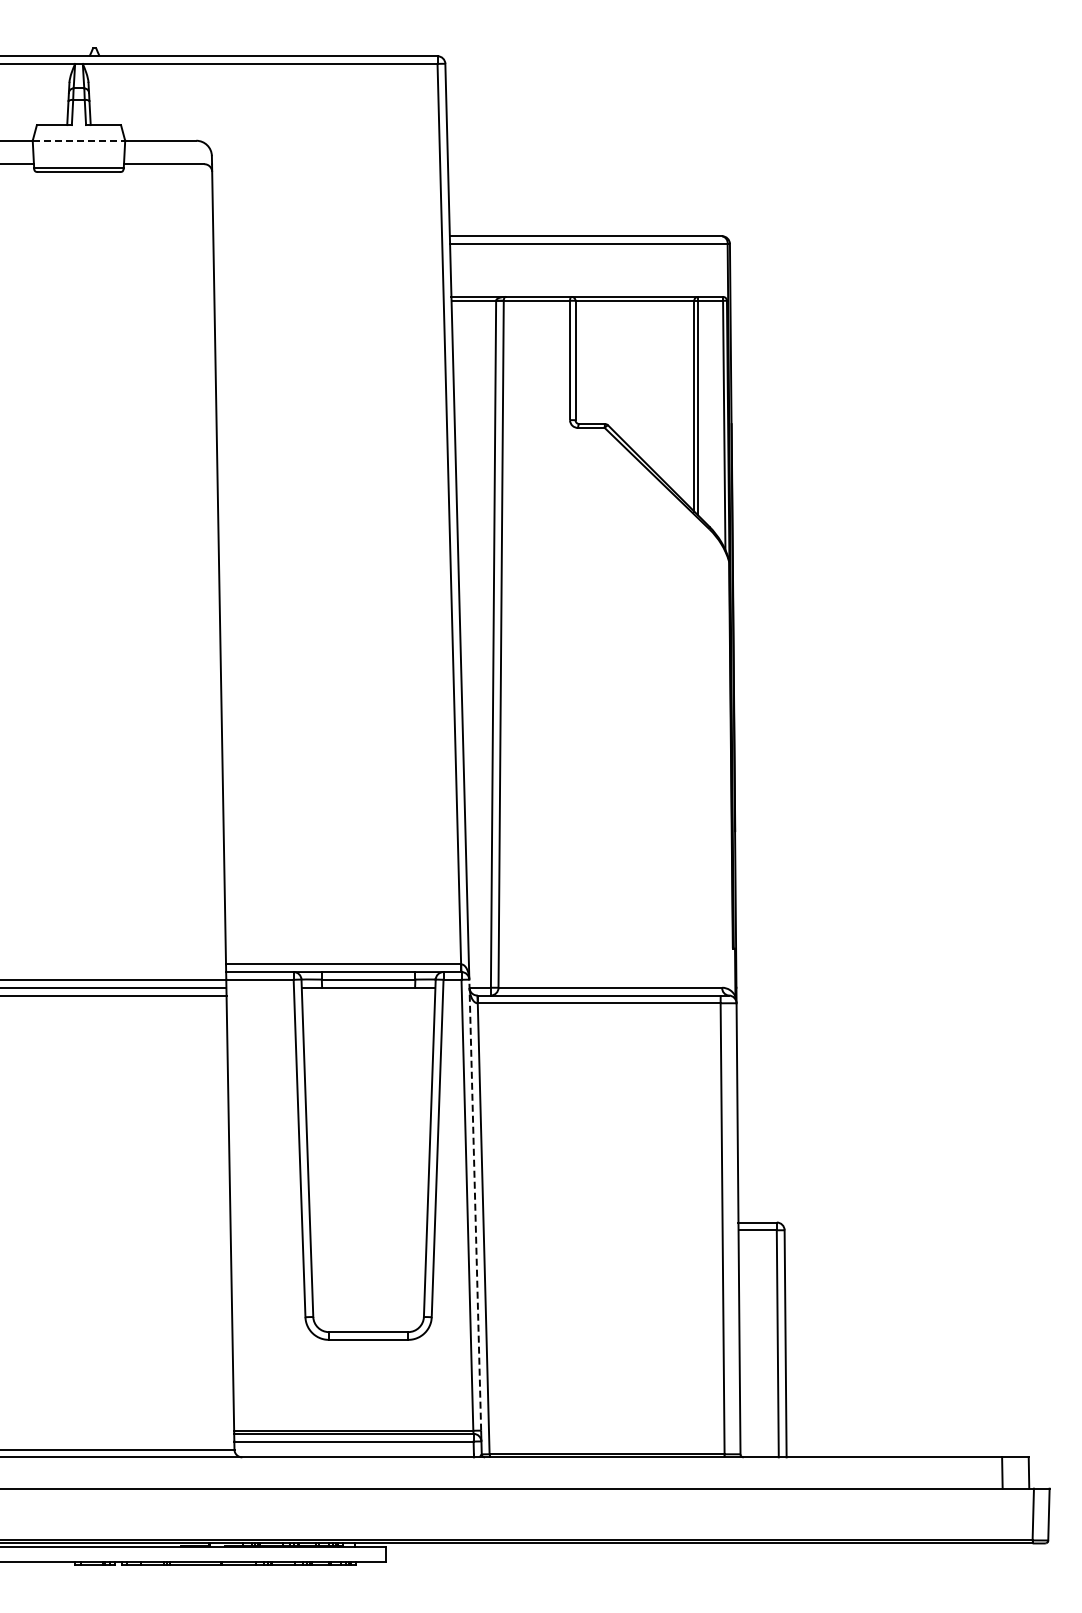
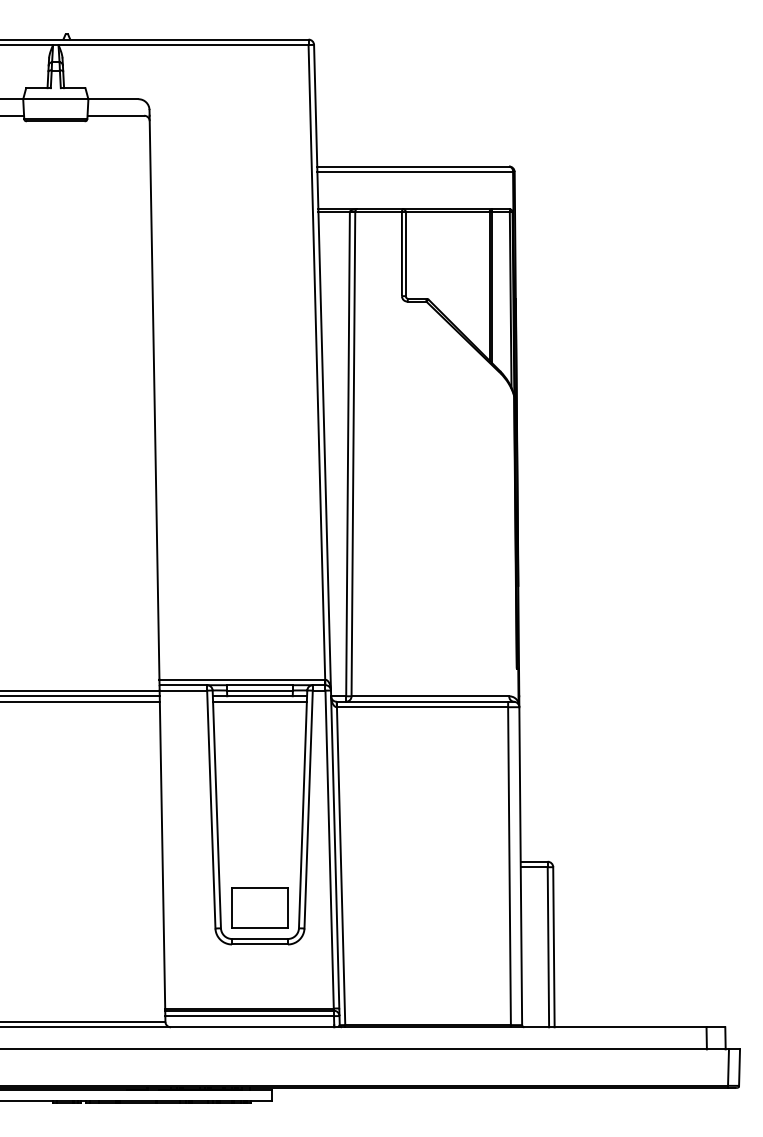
line: (79, 140) -> (56, 99), dashed -> solid
line: (368, 995) -> (259, 701), added
line: (475, 1205) -> (335, 849), dashed -> solid
part: (368, 1287) -> (259, 907), added

